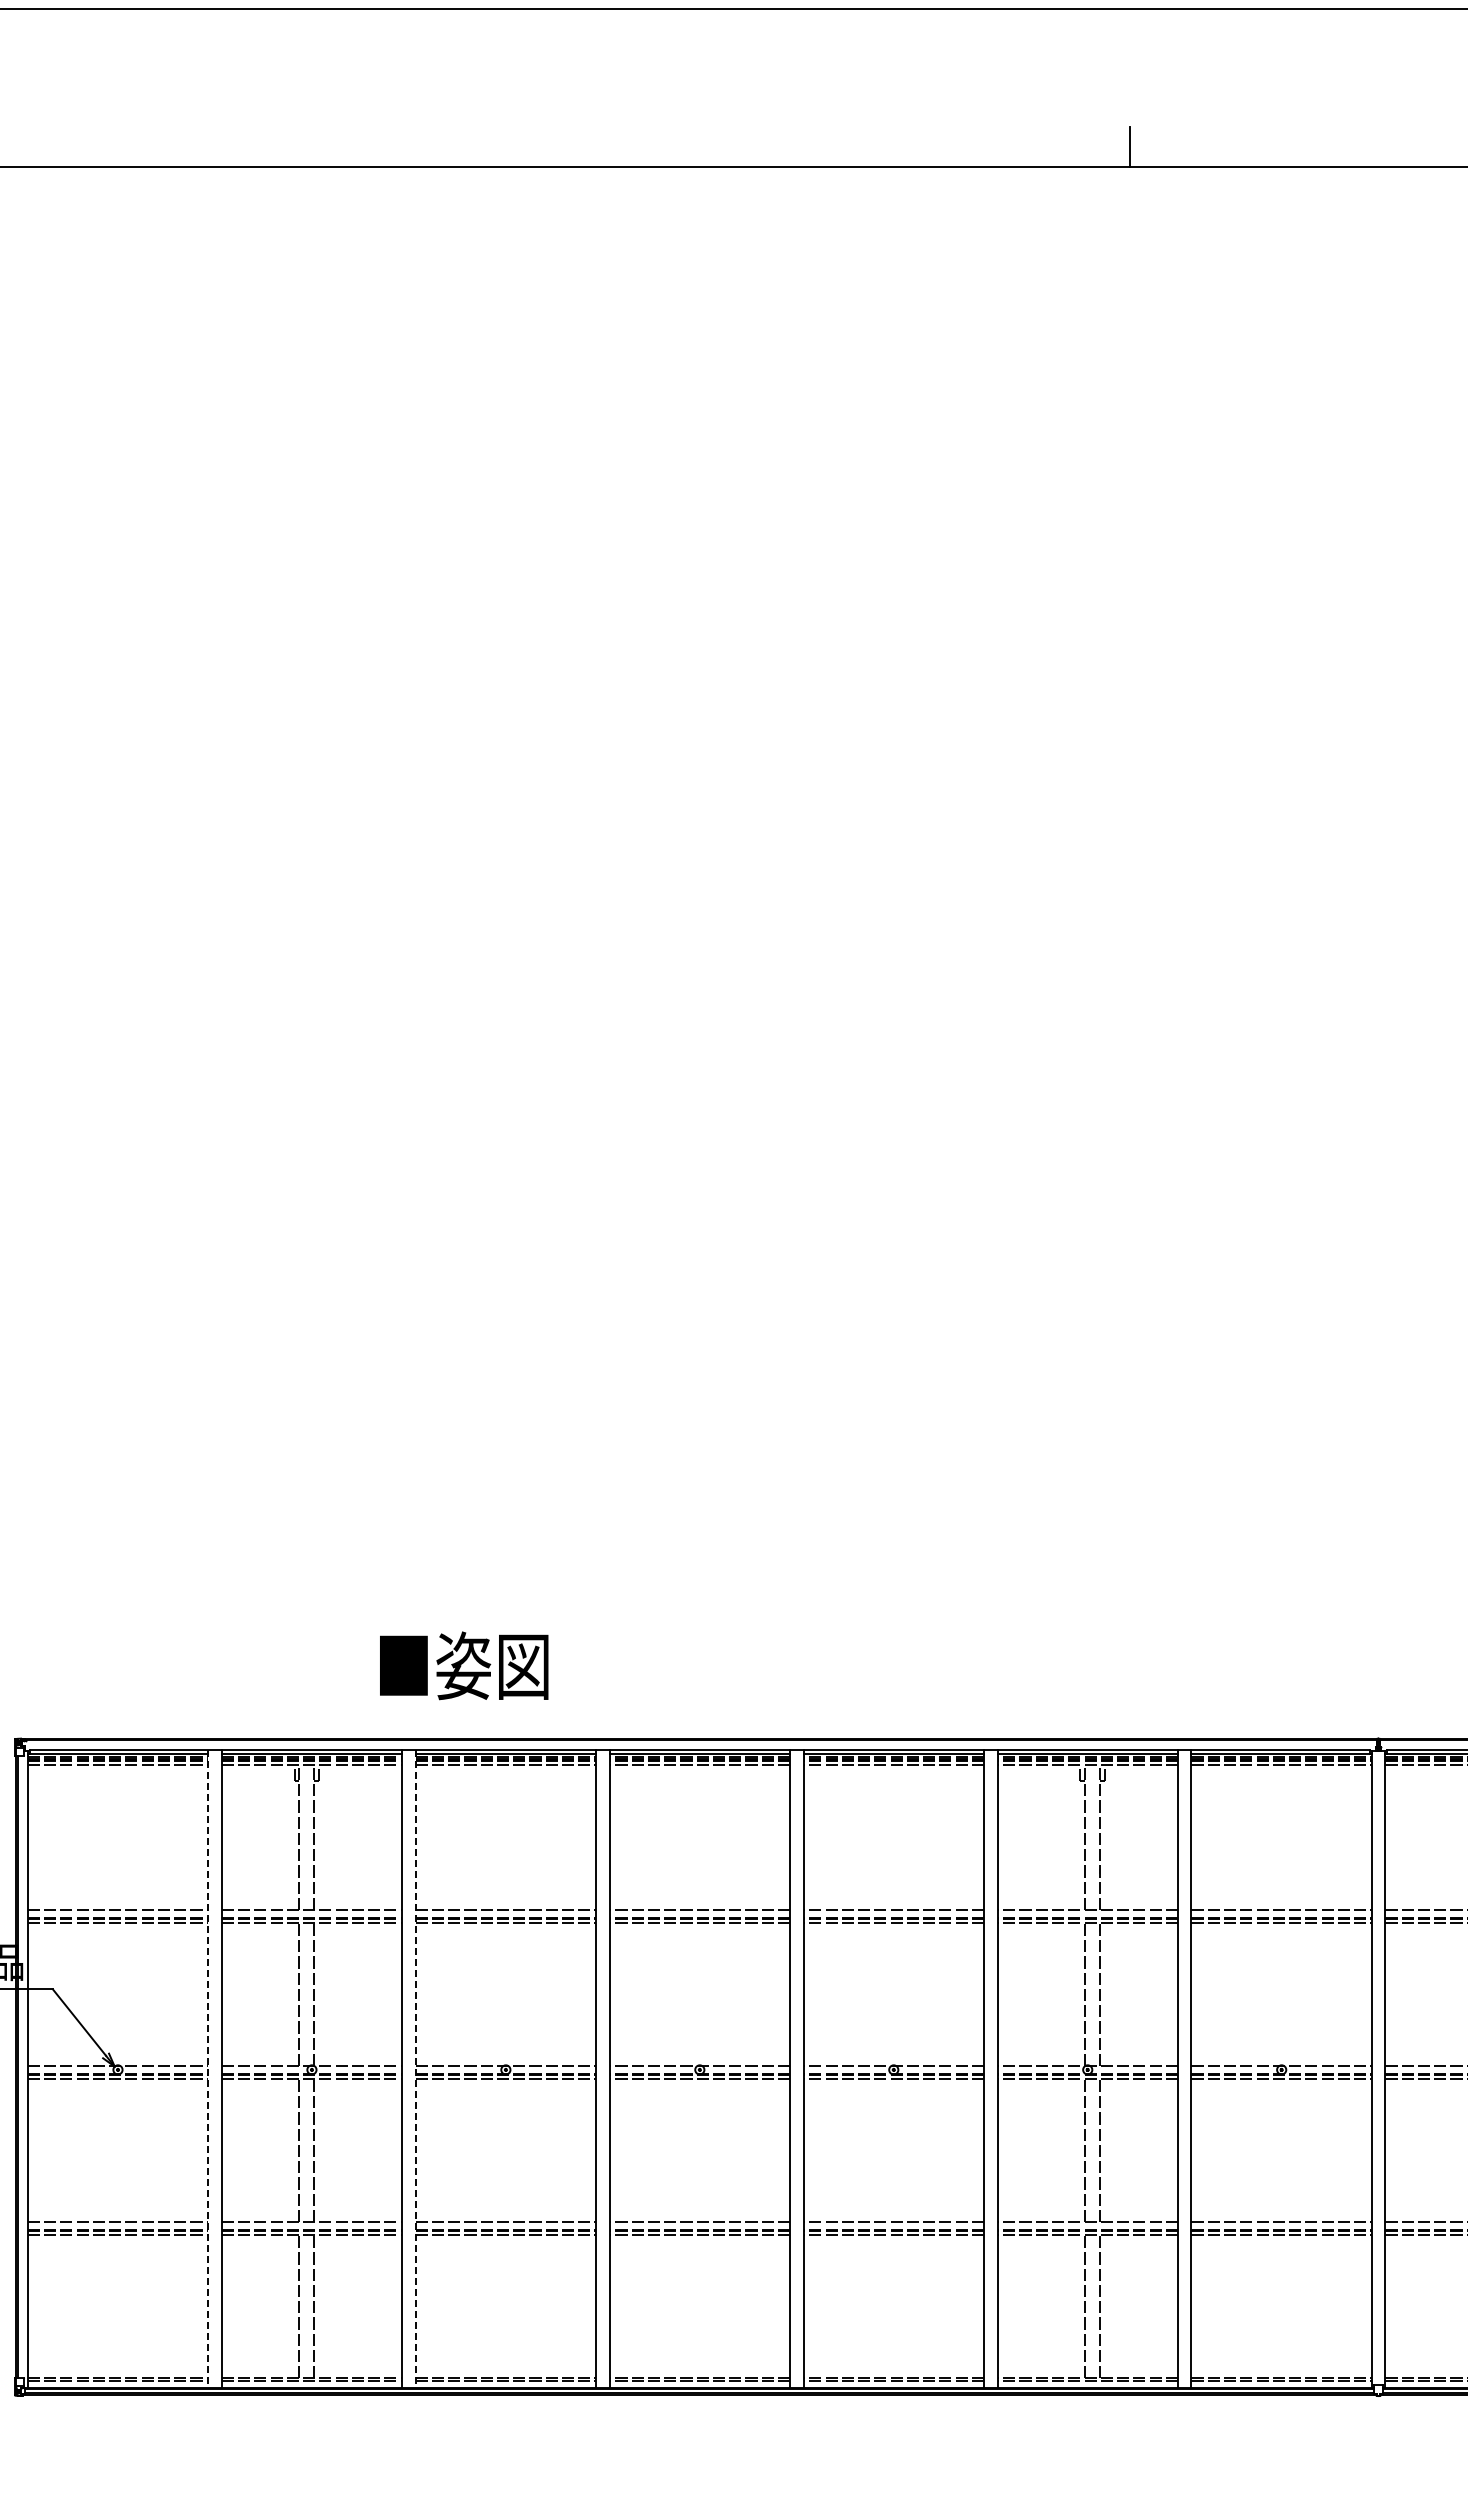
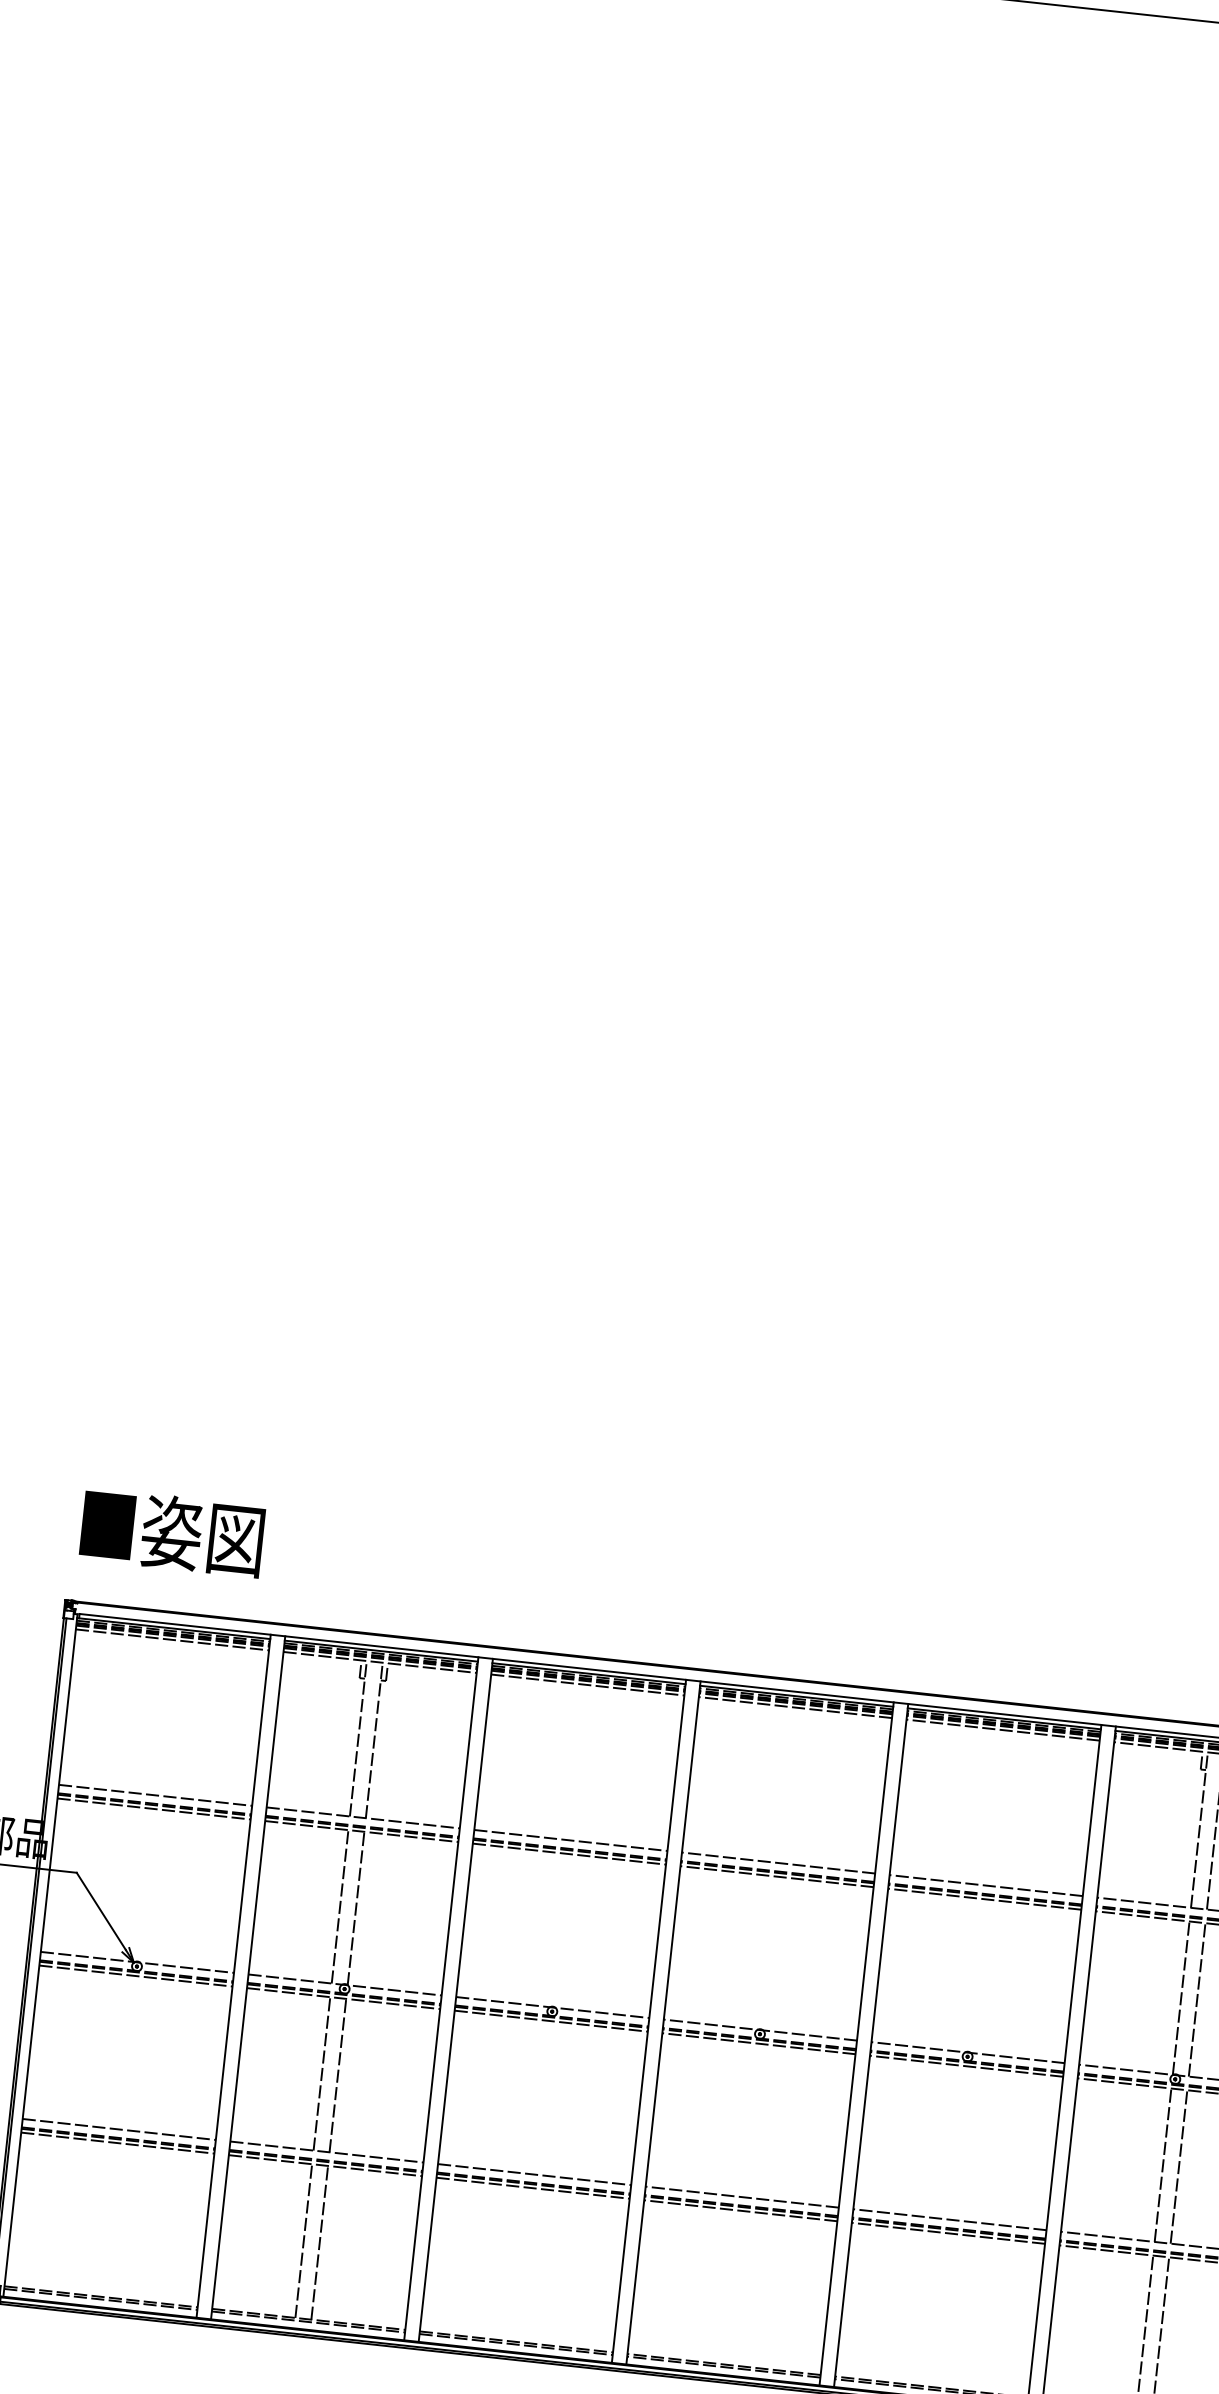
text: (464, 1665) -> (172, 1532), moved
line: (208, 2069) -> (233, 1976), dashed -> solid
line: (415, 2069) -> (455, 2000), dashed -> solid

